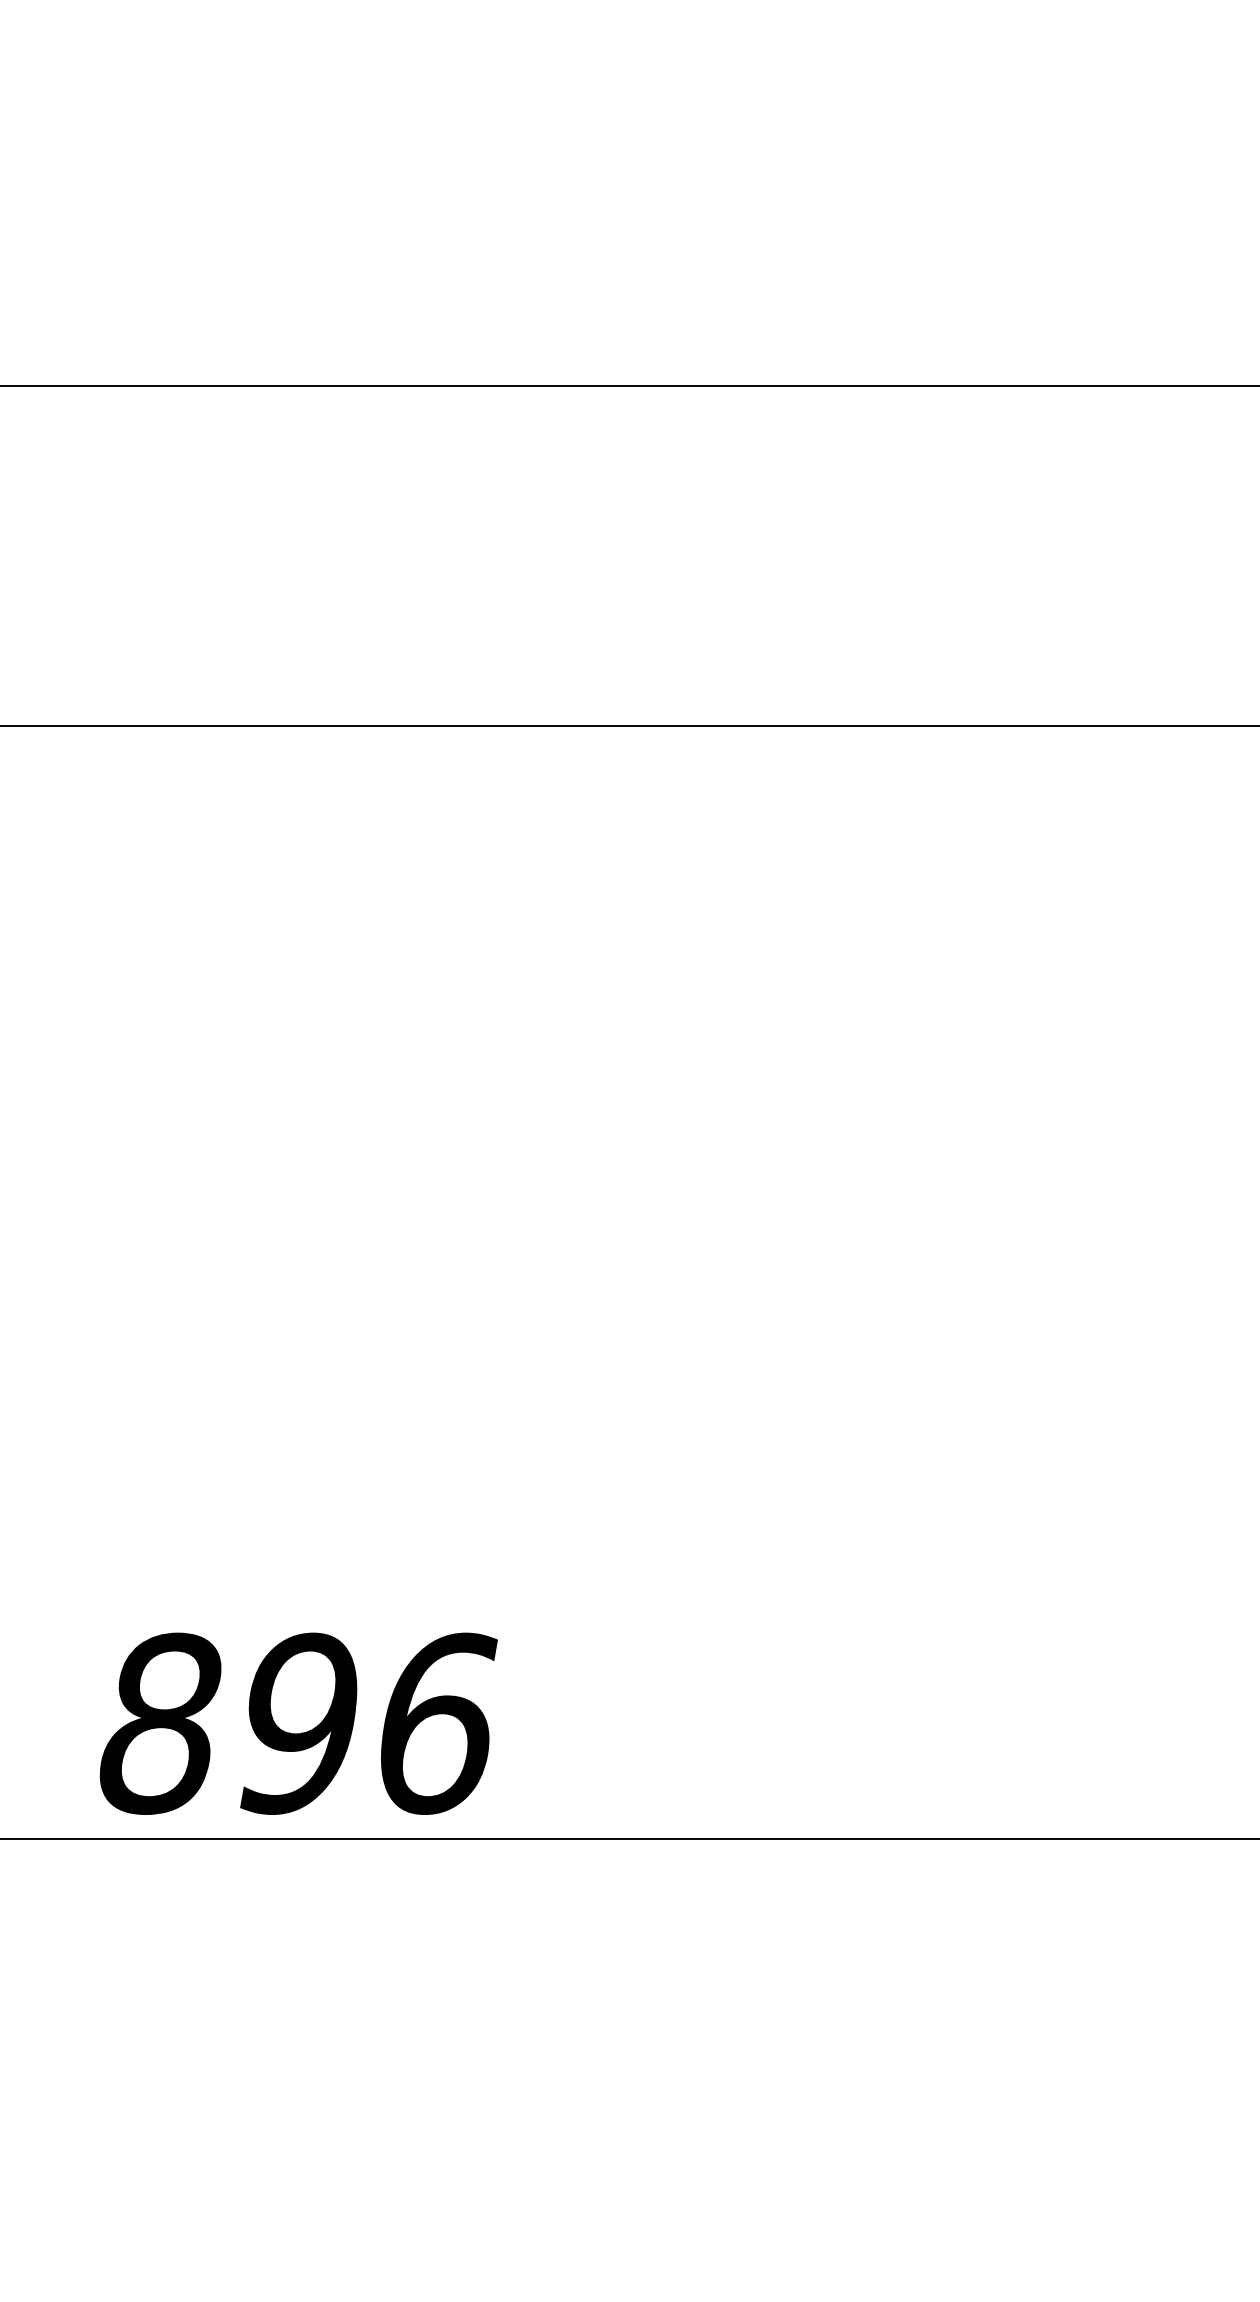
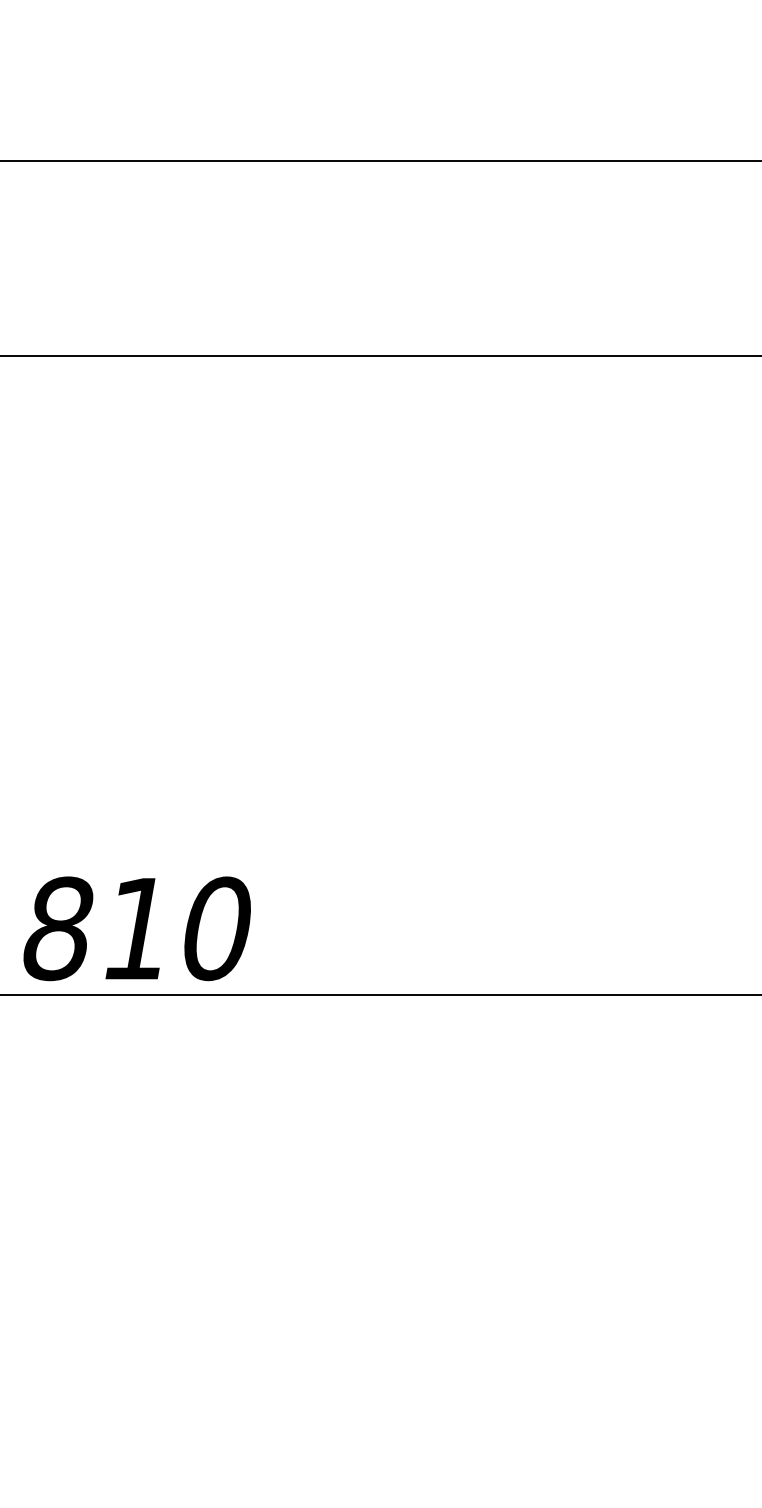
text: (368, 1723) -> (177, 928), 896 -> 810

